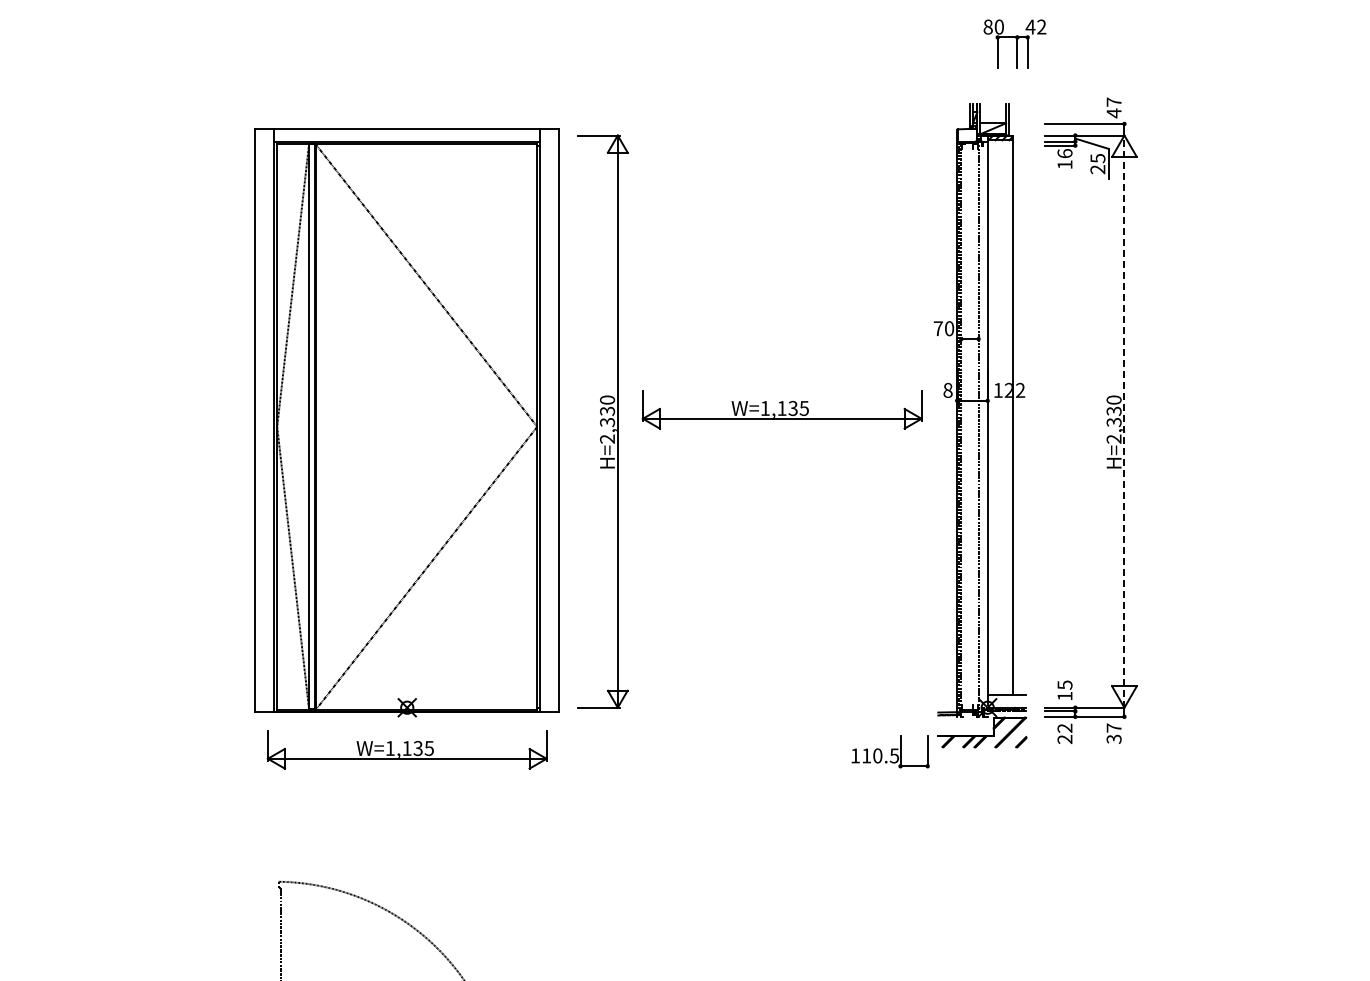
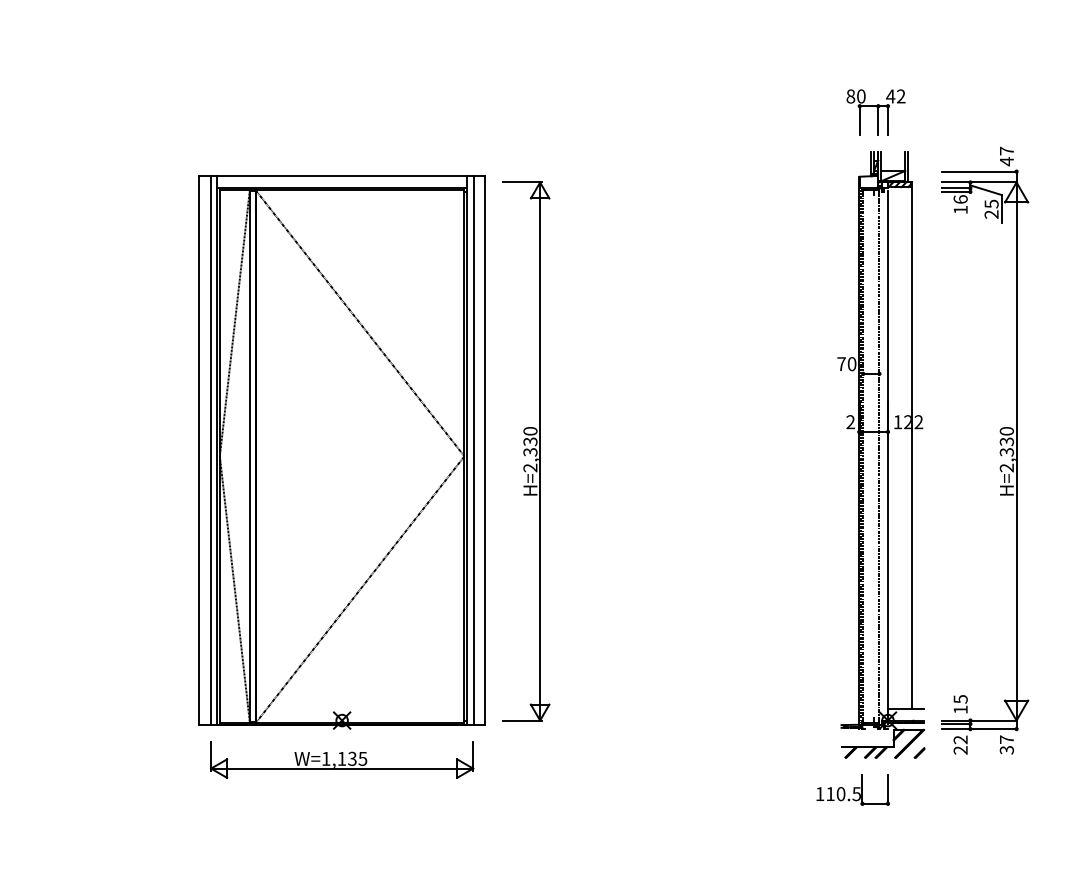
part: (1014, 43) -> (875, 111), moved
text: (947, 390) -> (850, 422), 8 -> 2
part: (781, 409) -> (694, 440), removed
line: (267, 420) -> (210, 450), added
line: (547, 420) -> (474, 450), added
line: (1124, 421) -> (1016, 451), dashed -> solid
part: (890, 751) -> (853, 789), moved

